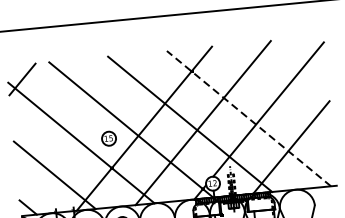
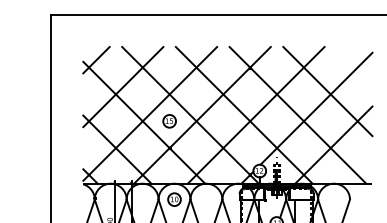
line: (278, 89) -> (327, 91), added
line: (54, 106) -> (123, 87), added
line: (248, 118) -> (297, 115), dashed -> solid
line: (87, 132) -> (150, 113), added

